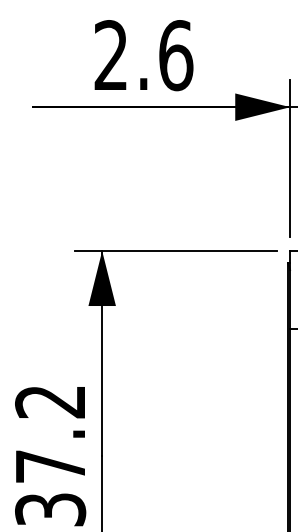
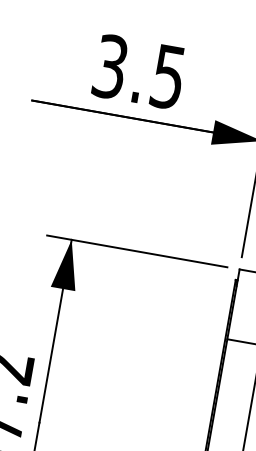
text: (143, 55) -> (139, 71), 2.6 -> 3.5

